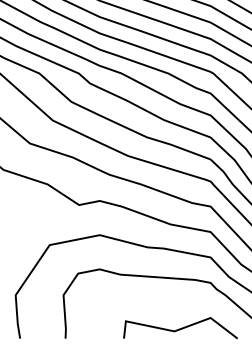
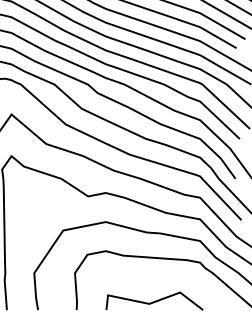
line: (181, 327) -> (155, 300), moved

